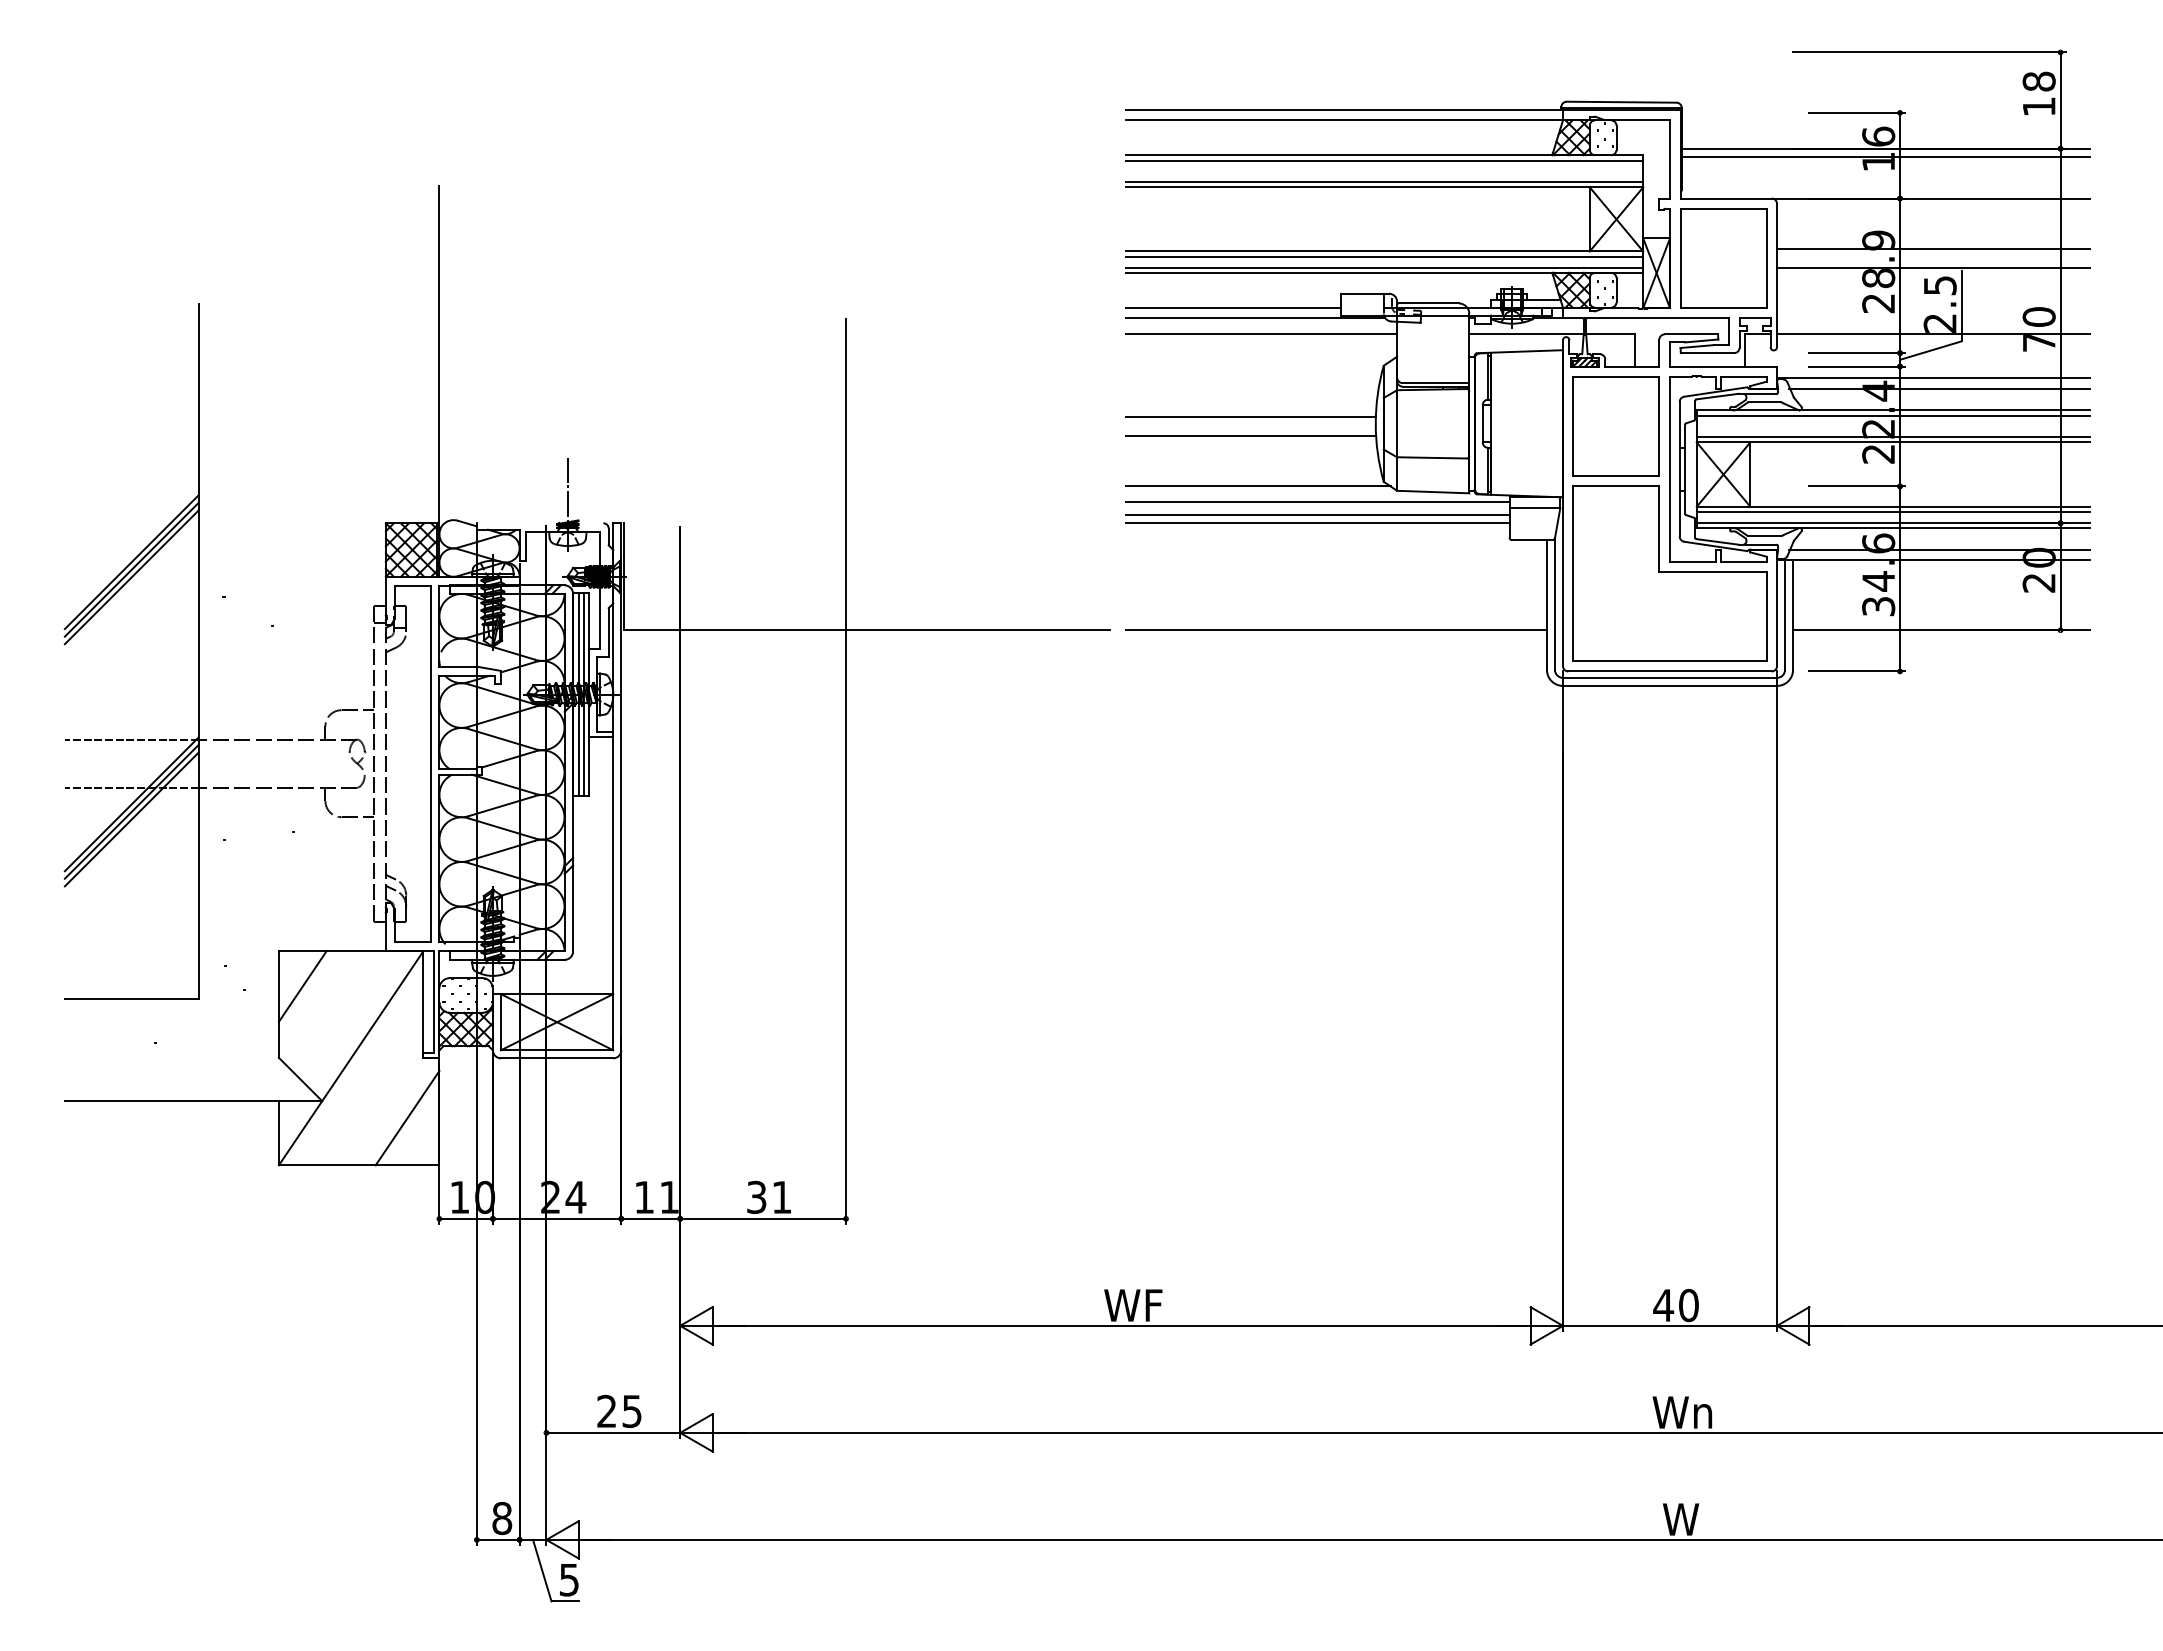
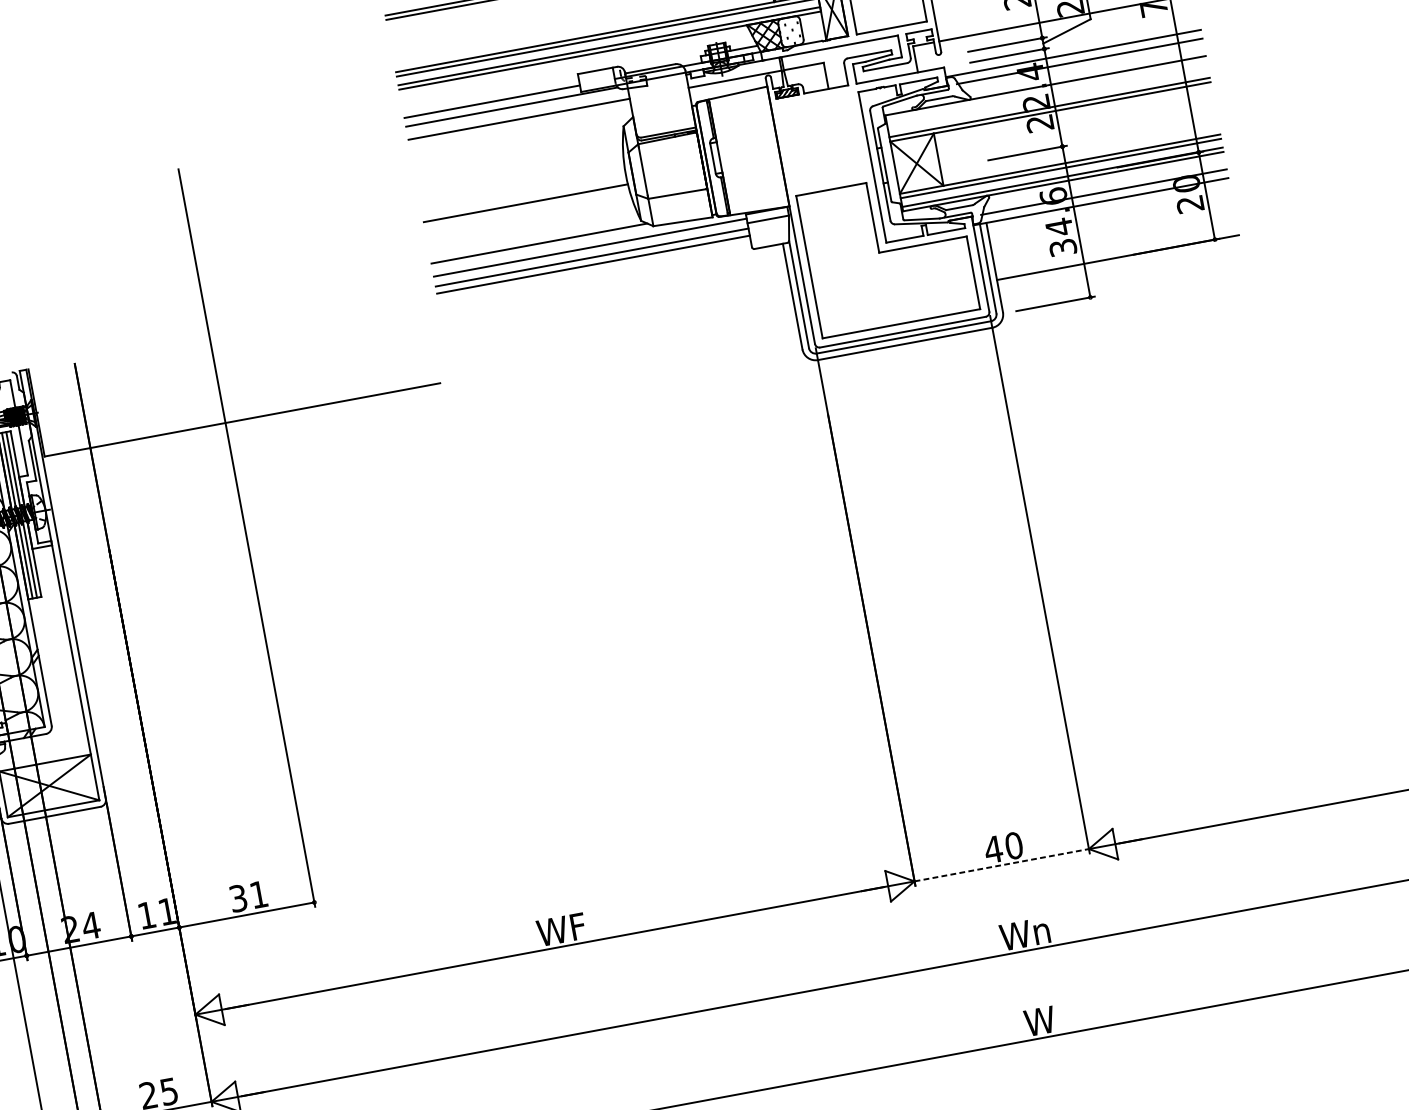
line: (1893, 415) -> (1046, 89), removed
line: (1250, 417) -> (522, 188), removed
part: (1615, 426) -> (821, 140), removed
line: (1335, 630) -> (624, 349), removed
line: (1670, 1325) -> (1002, 864), solid -> dashed

